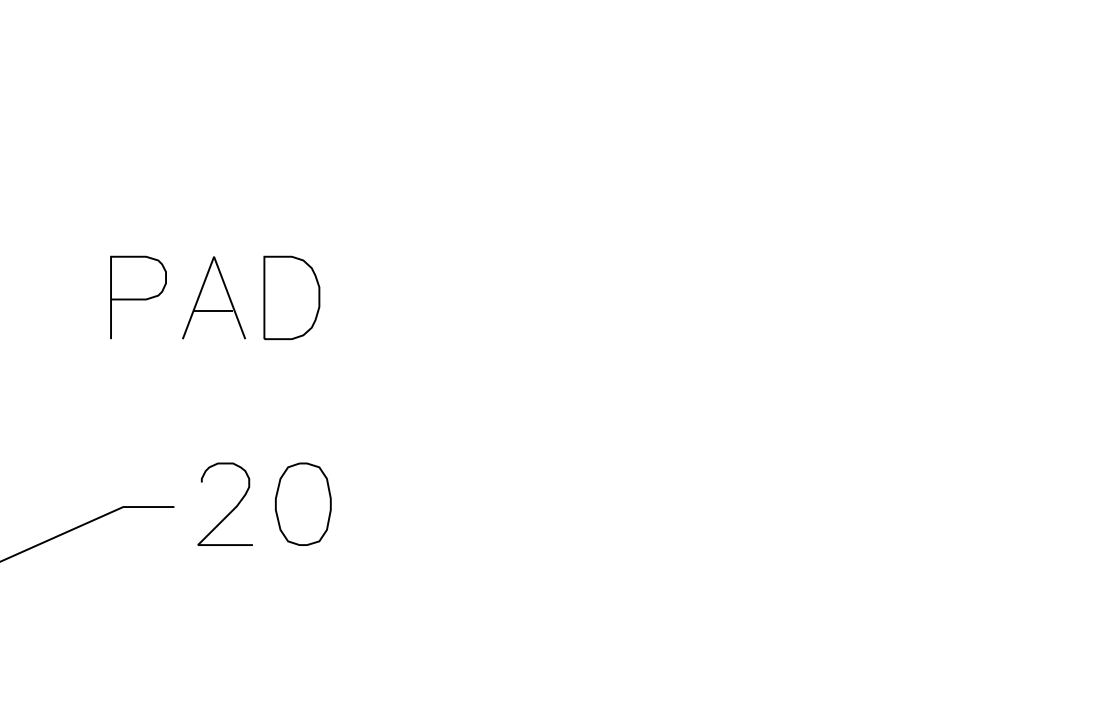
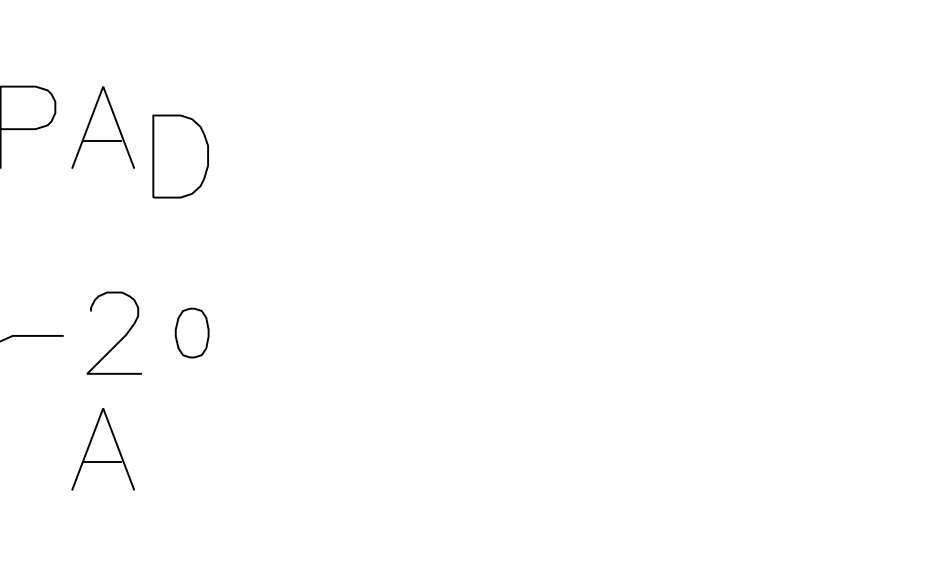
part: (291, 297) -> (180, 156), moved
part: (303, 503) -> (192, 332), size x0.6
part: (213, 620) -> (102, 448), added

